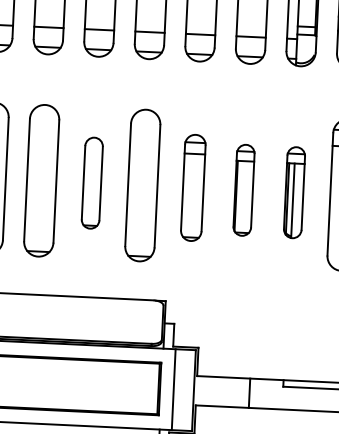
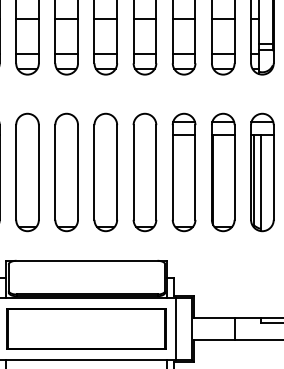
part: (91, 183) -> (105, 172), size x1.67
part: (192, 187) -> (183, 172), size x1.43
part: (244, 190) -> (223, 172), size x1.67
part: (294, 192) -> (262, 172), size x1.67

